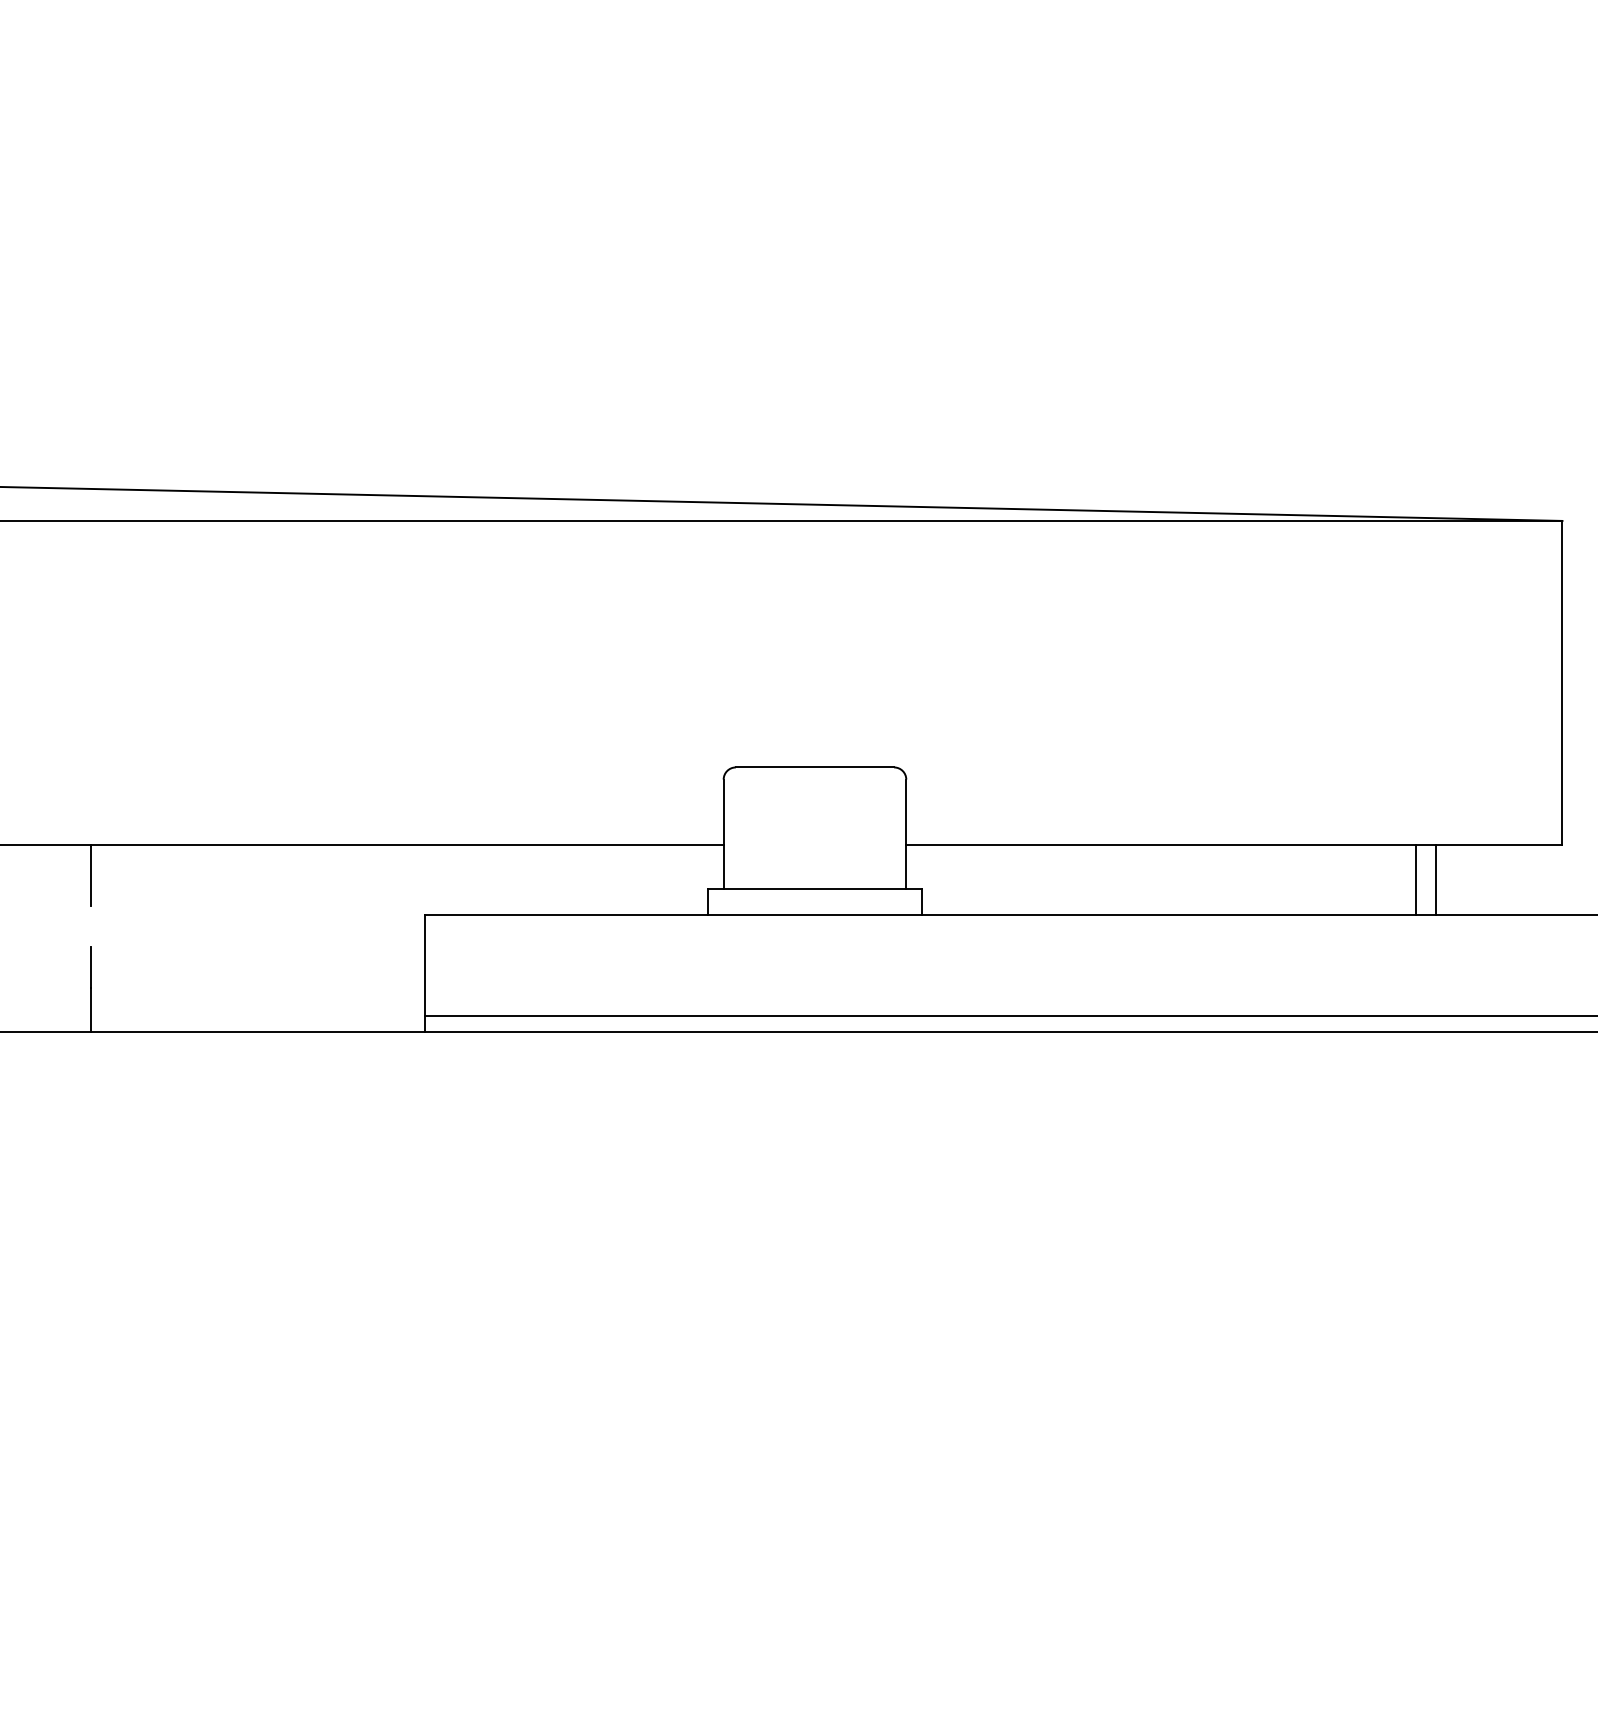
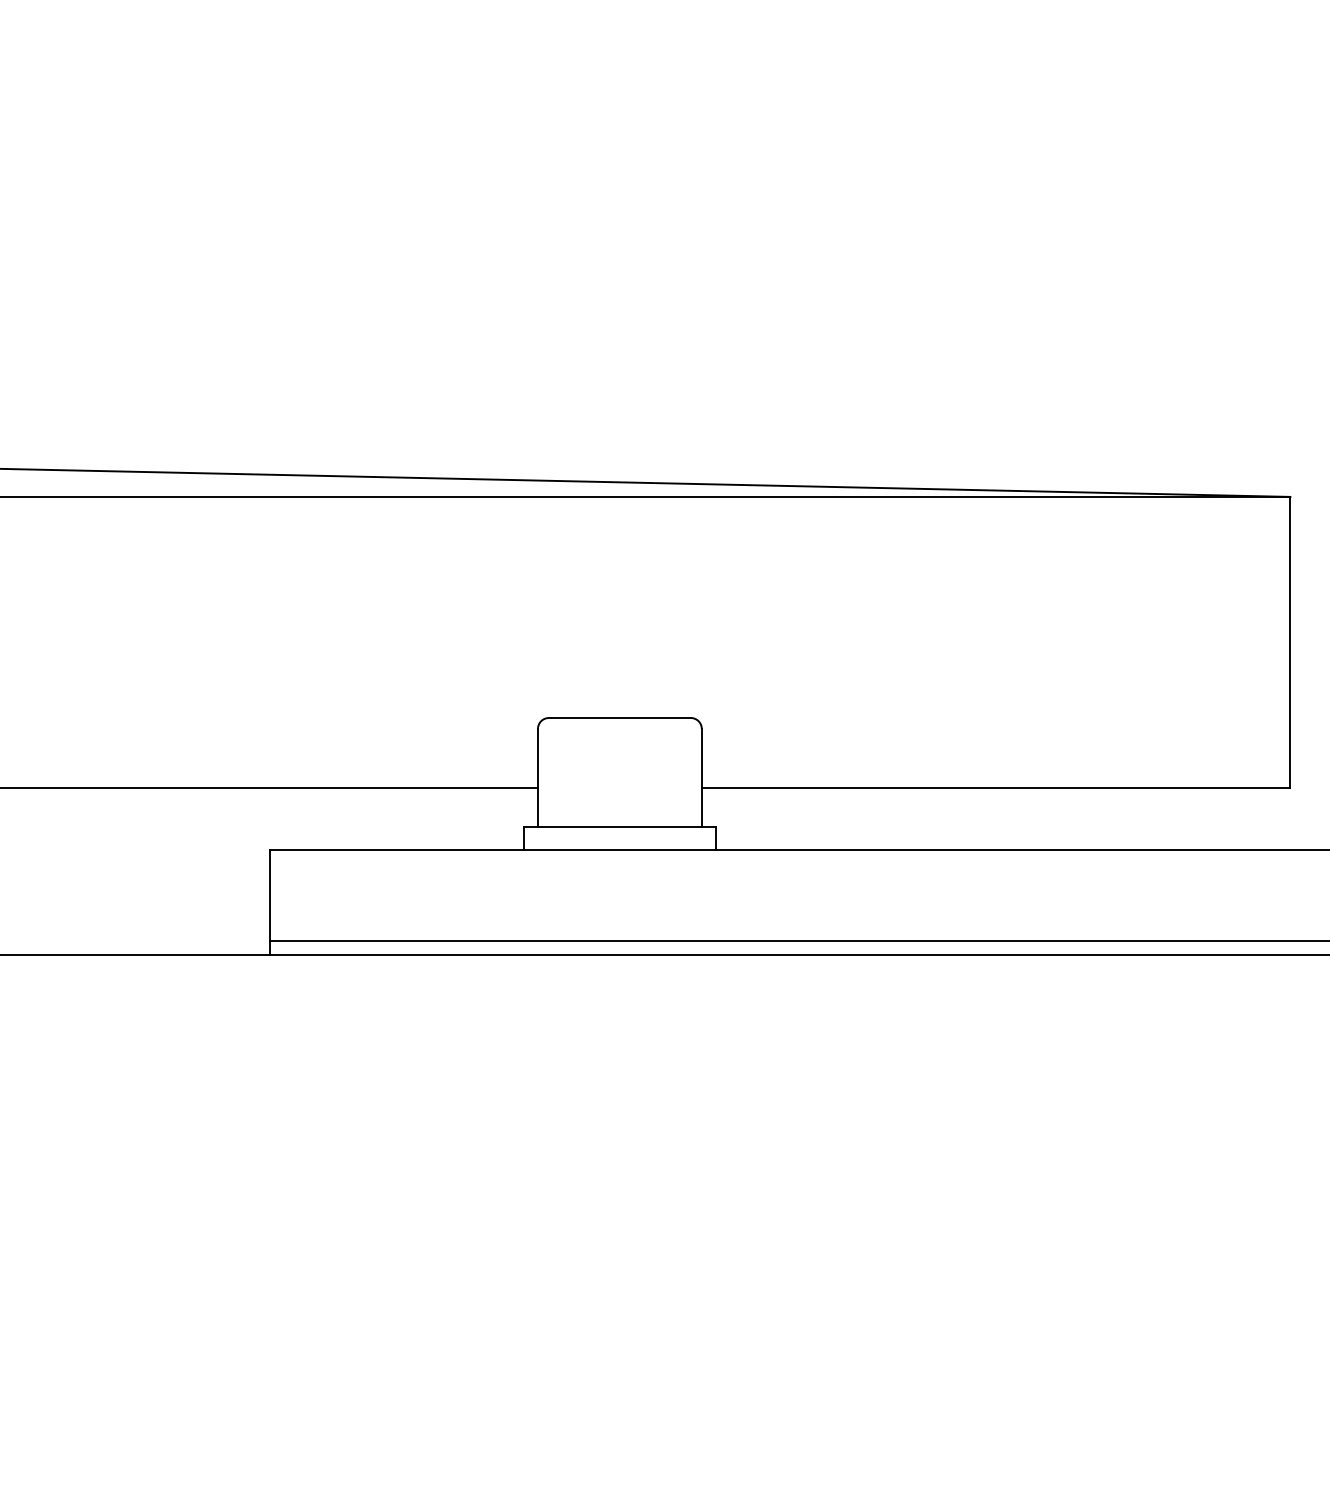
line: (1415, 879) -> (1158, 818), removed
line: (1435, 879) -> (1176, 818), removed

